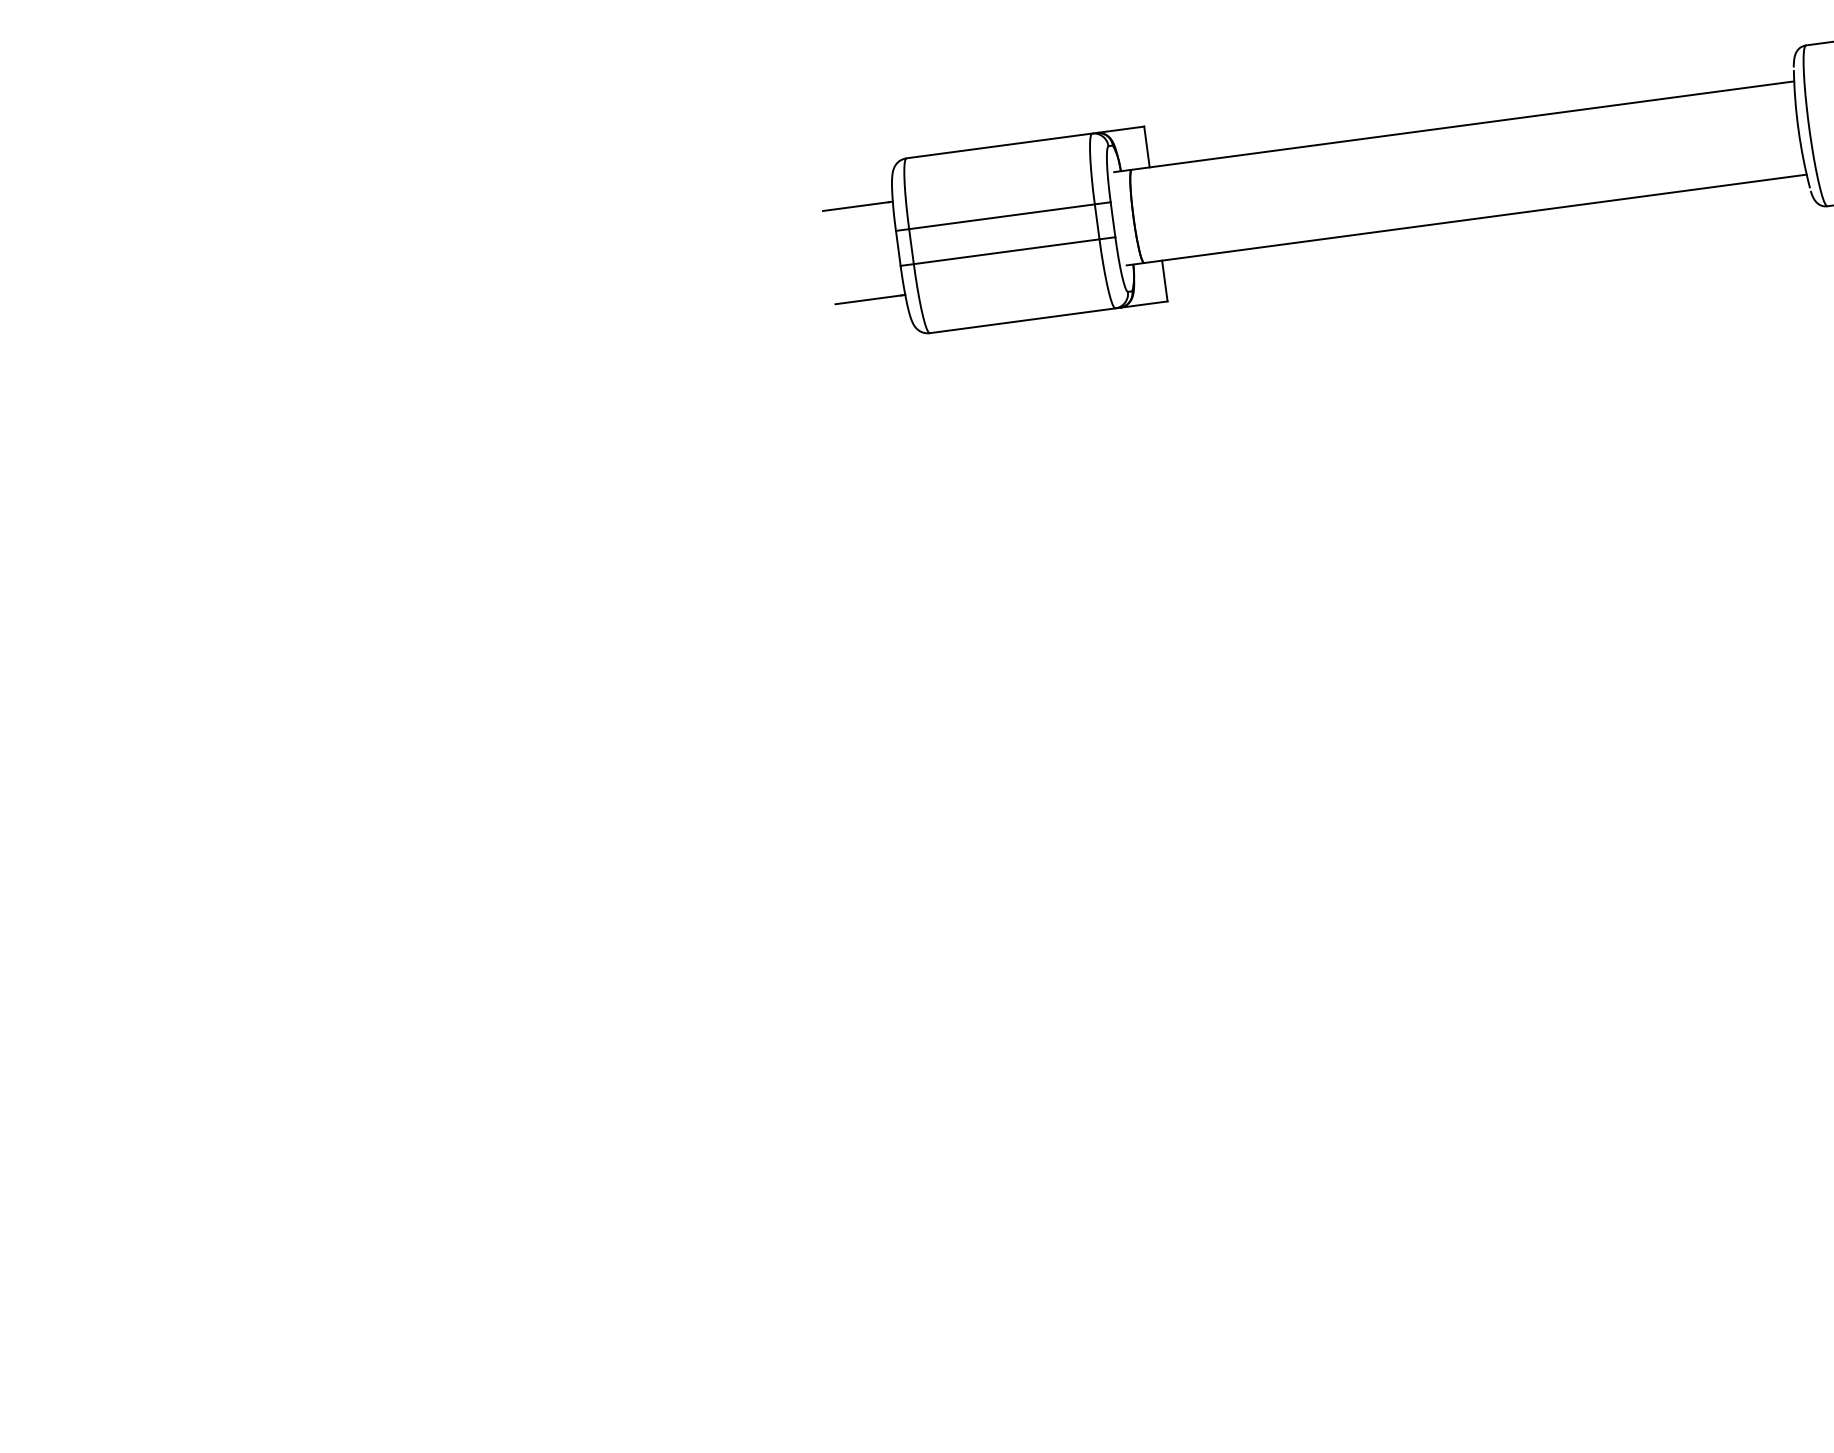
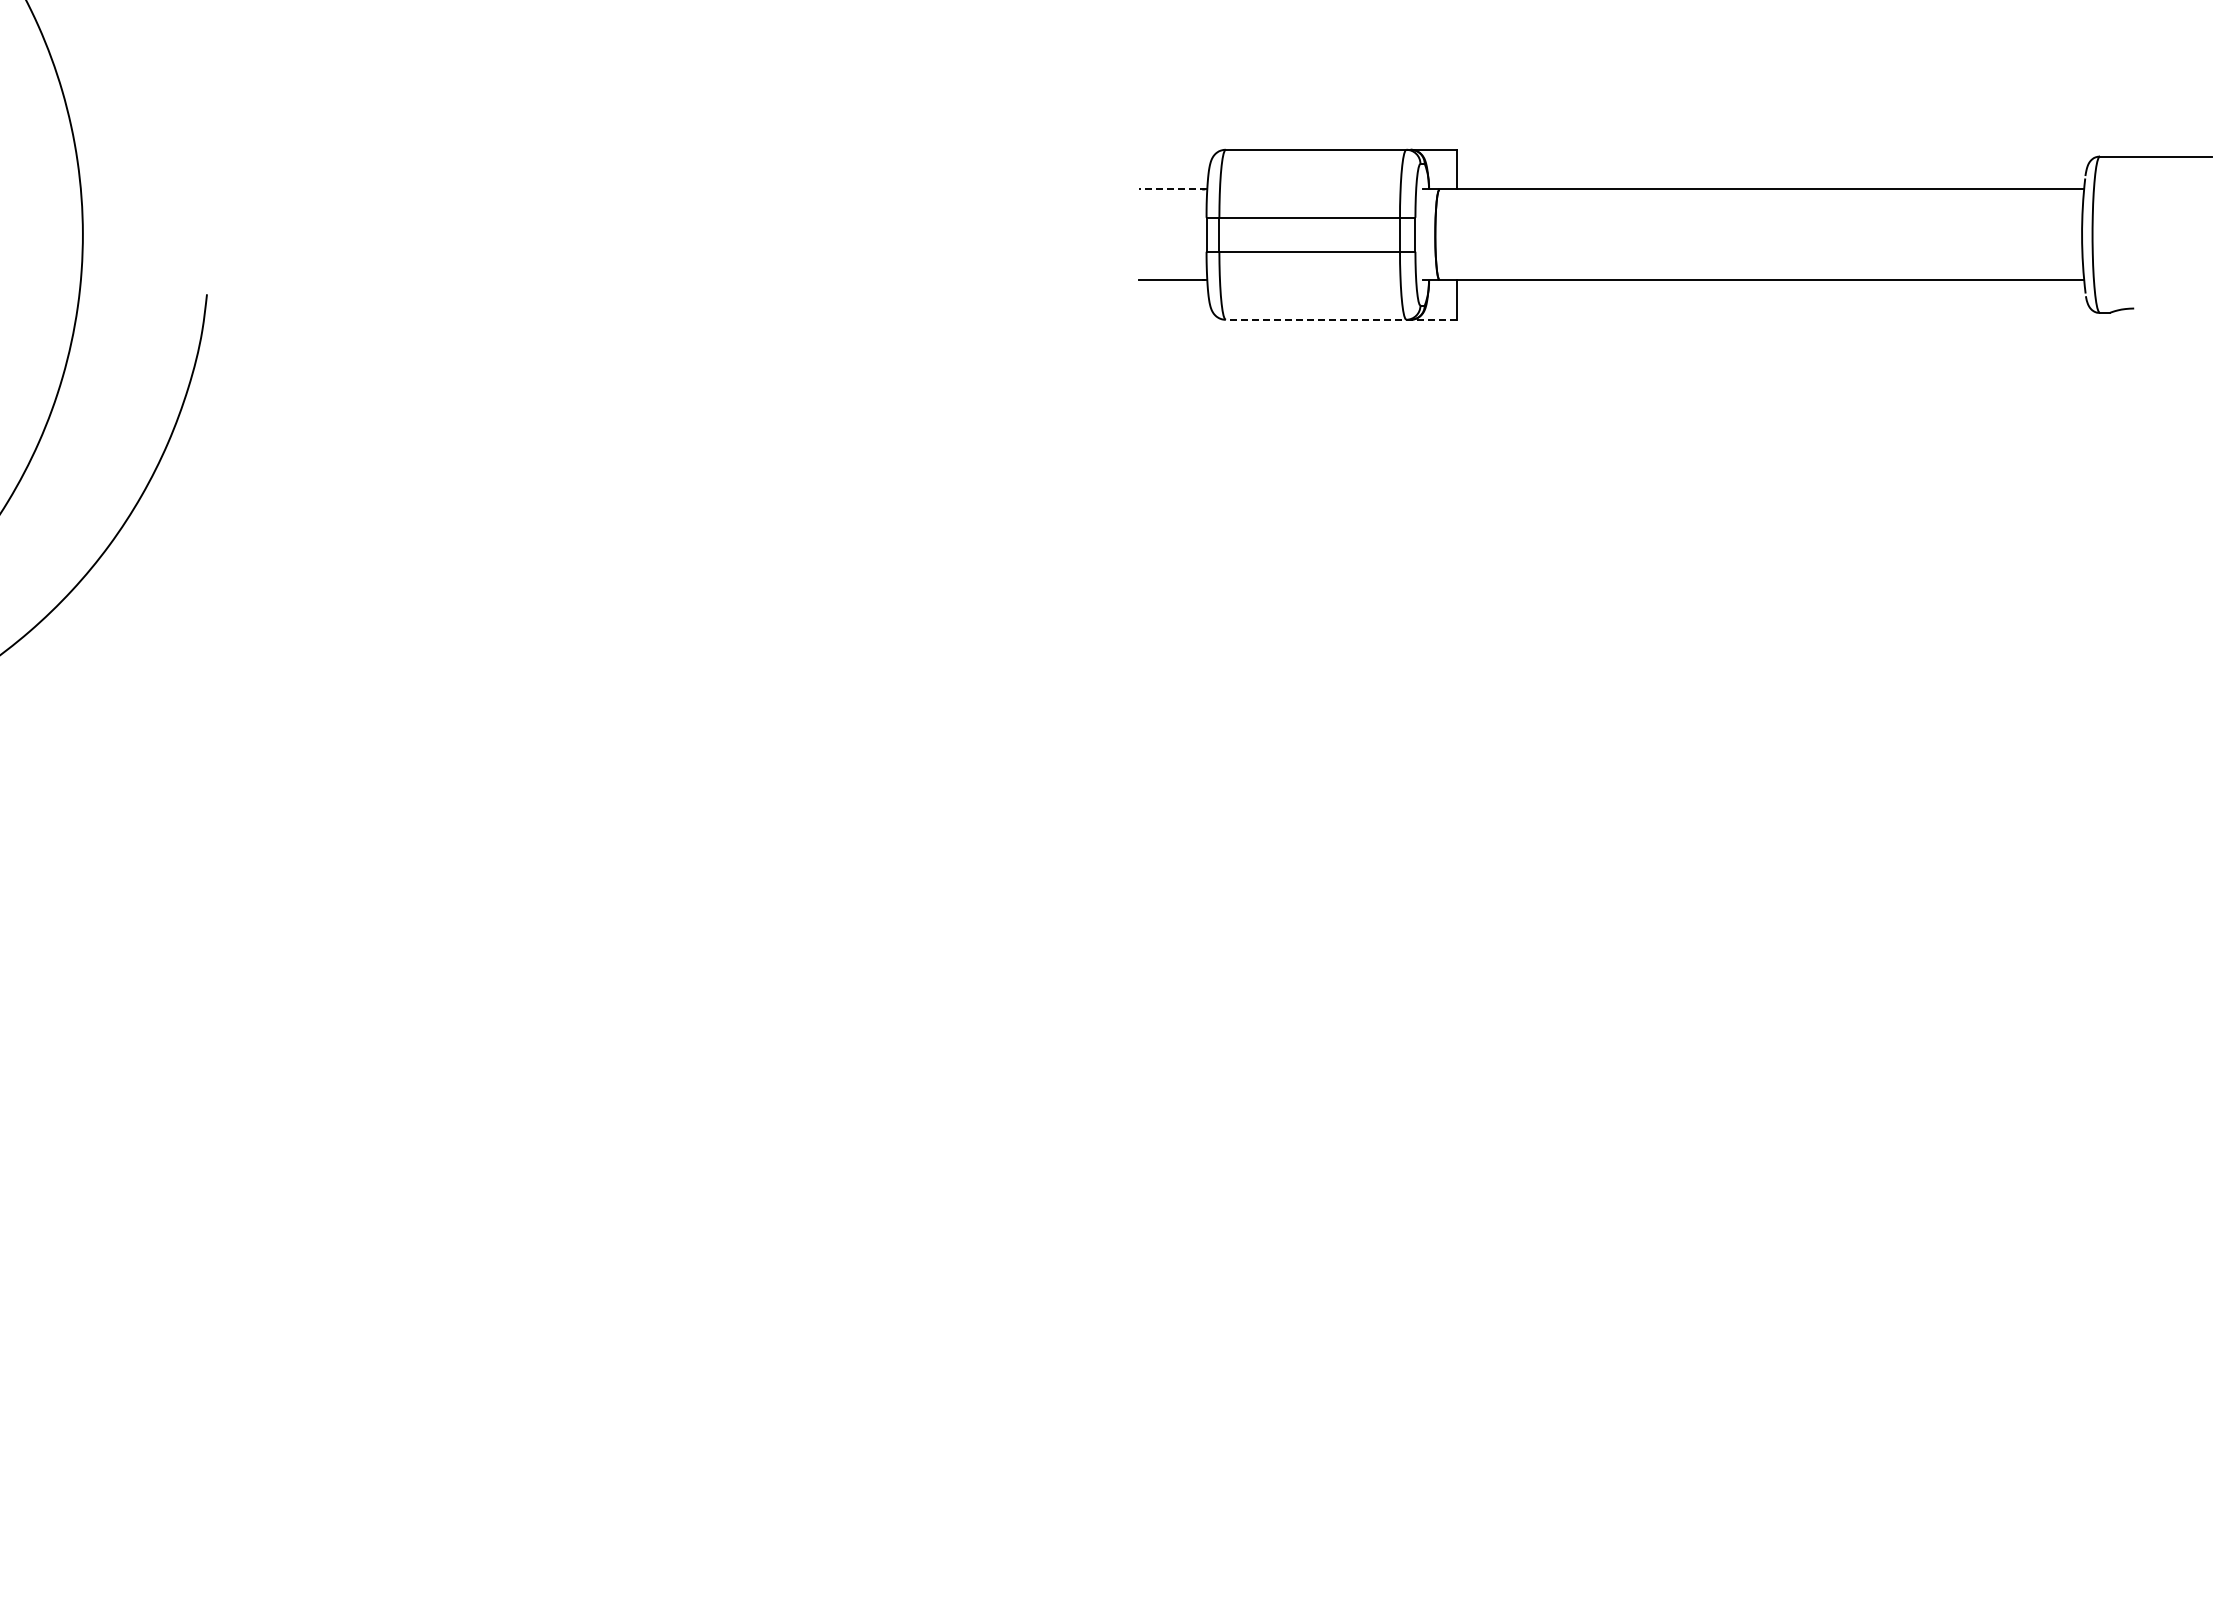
line: (858, 206) -> (1173, 189), solid -> dashed
line: (1048, 317) -> (1341, 319), solid -> dashed

